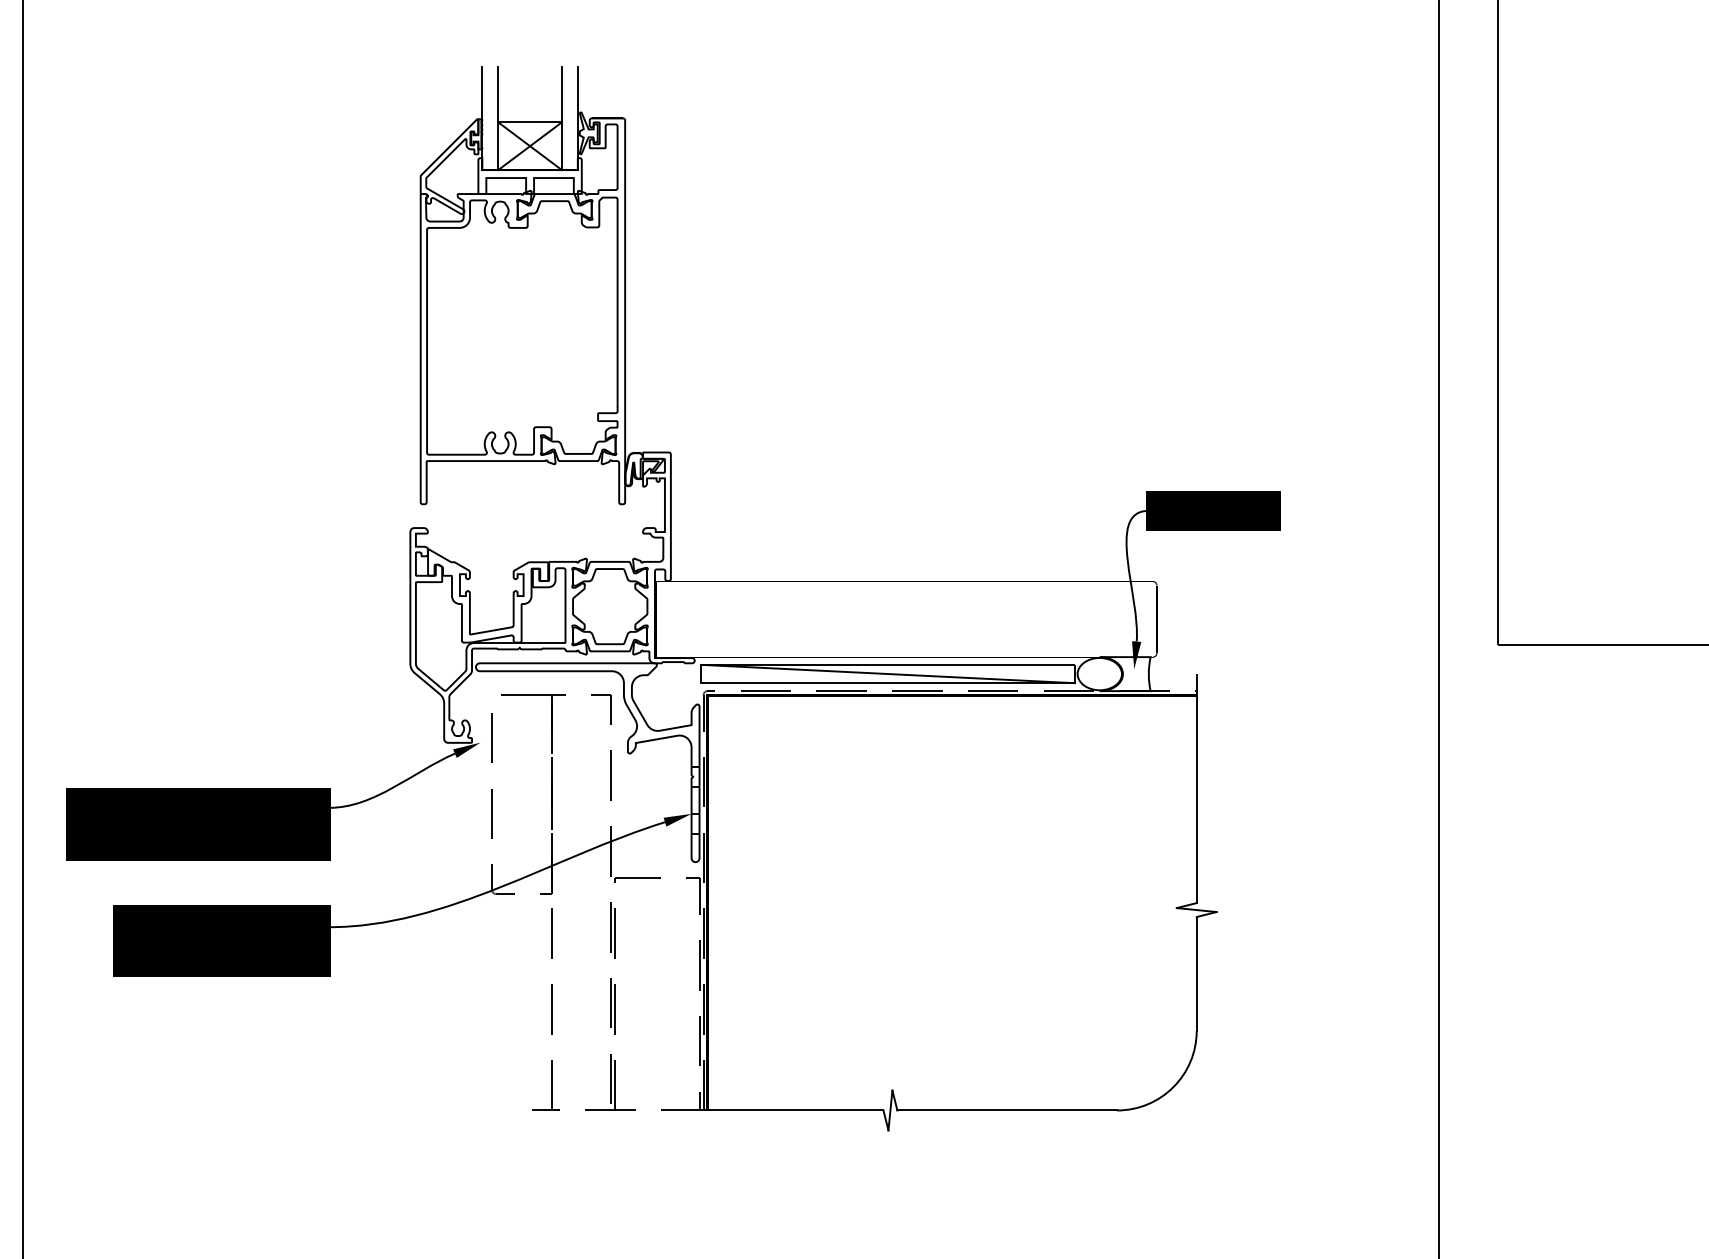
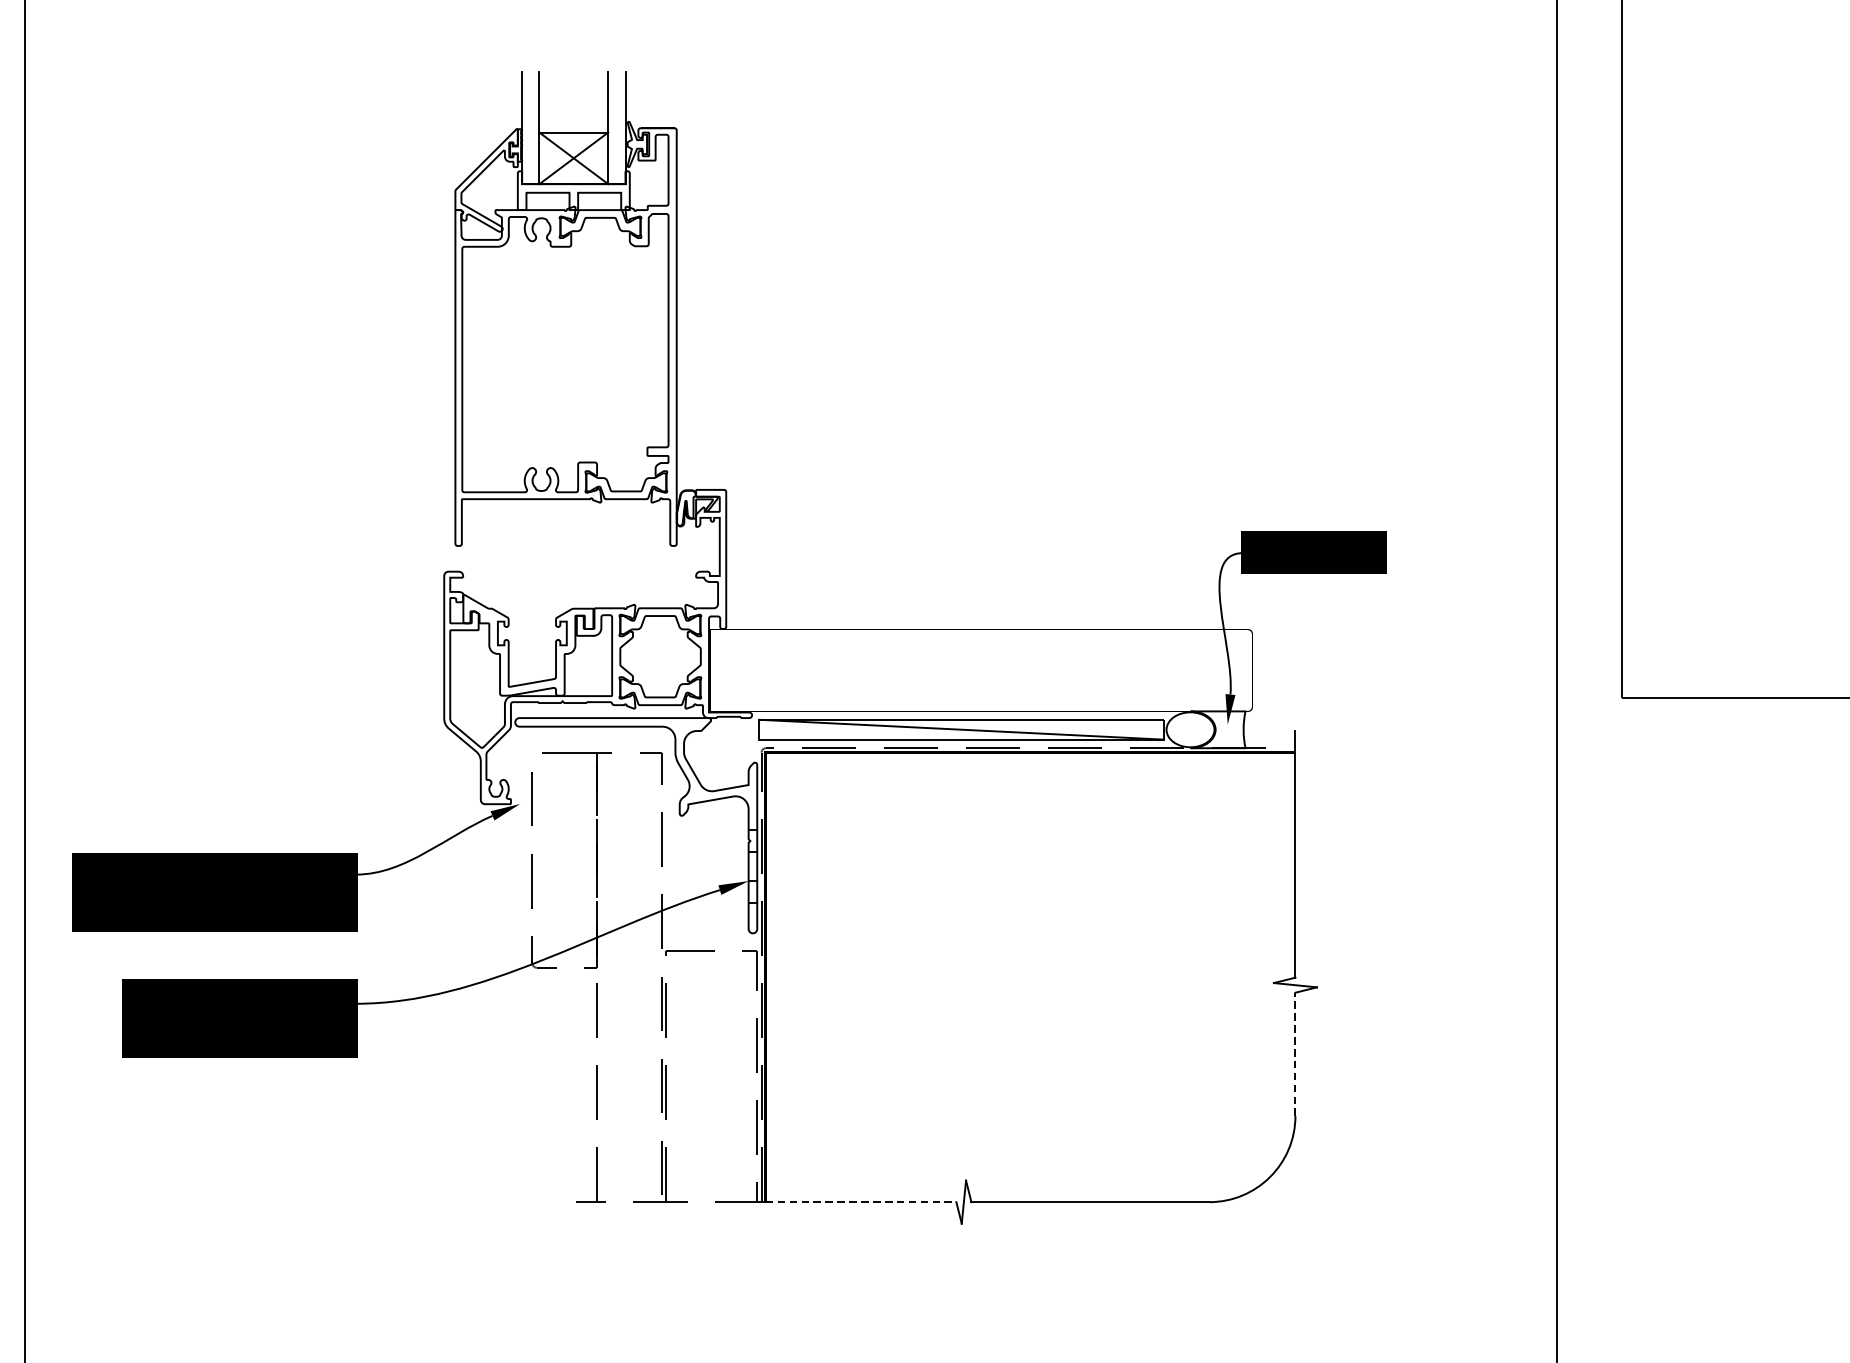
line: (1196, 973) -> (1295, 1053), solid -> dashed
line: (795, 1110) -> (861, 1202), solid -> dashed

